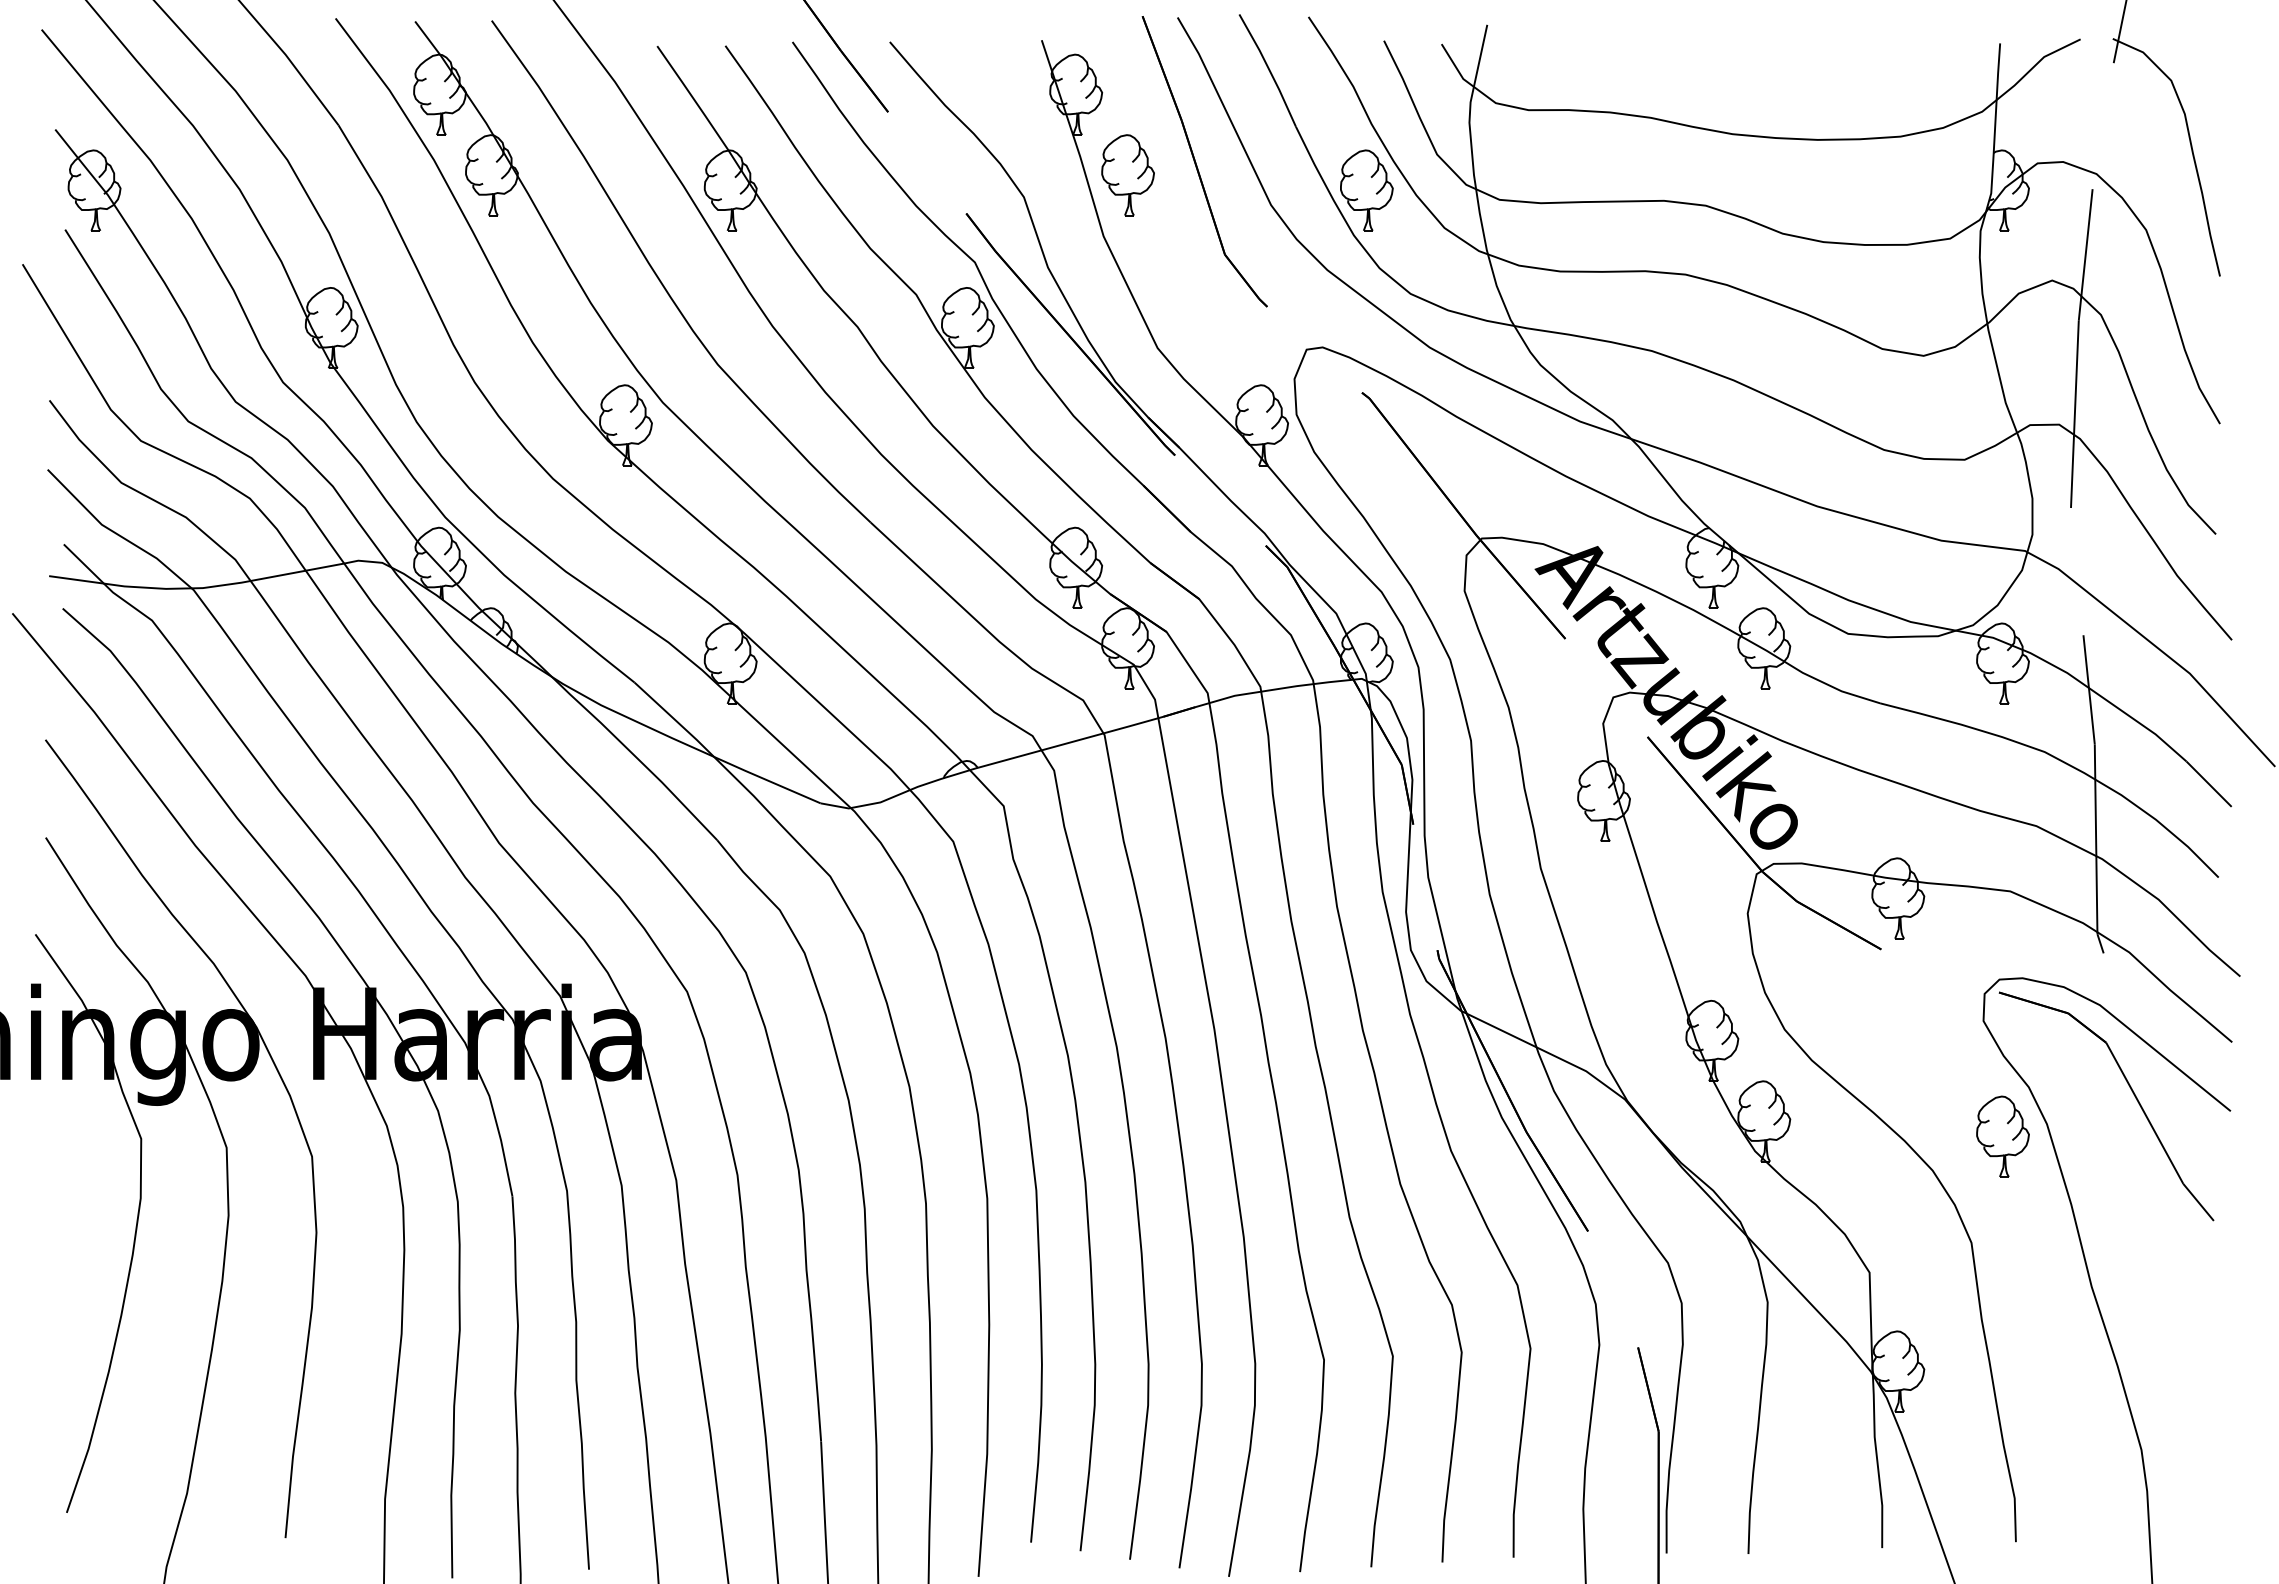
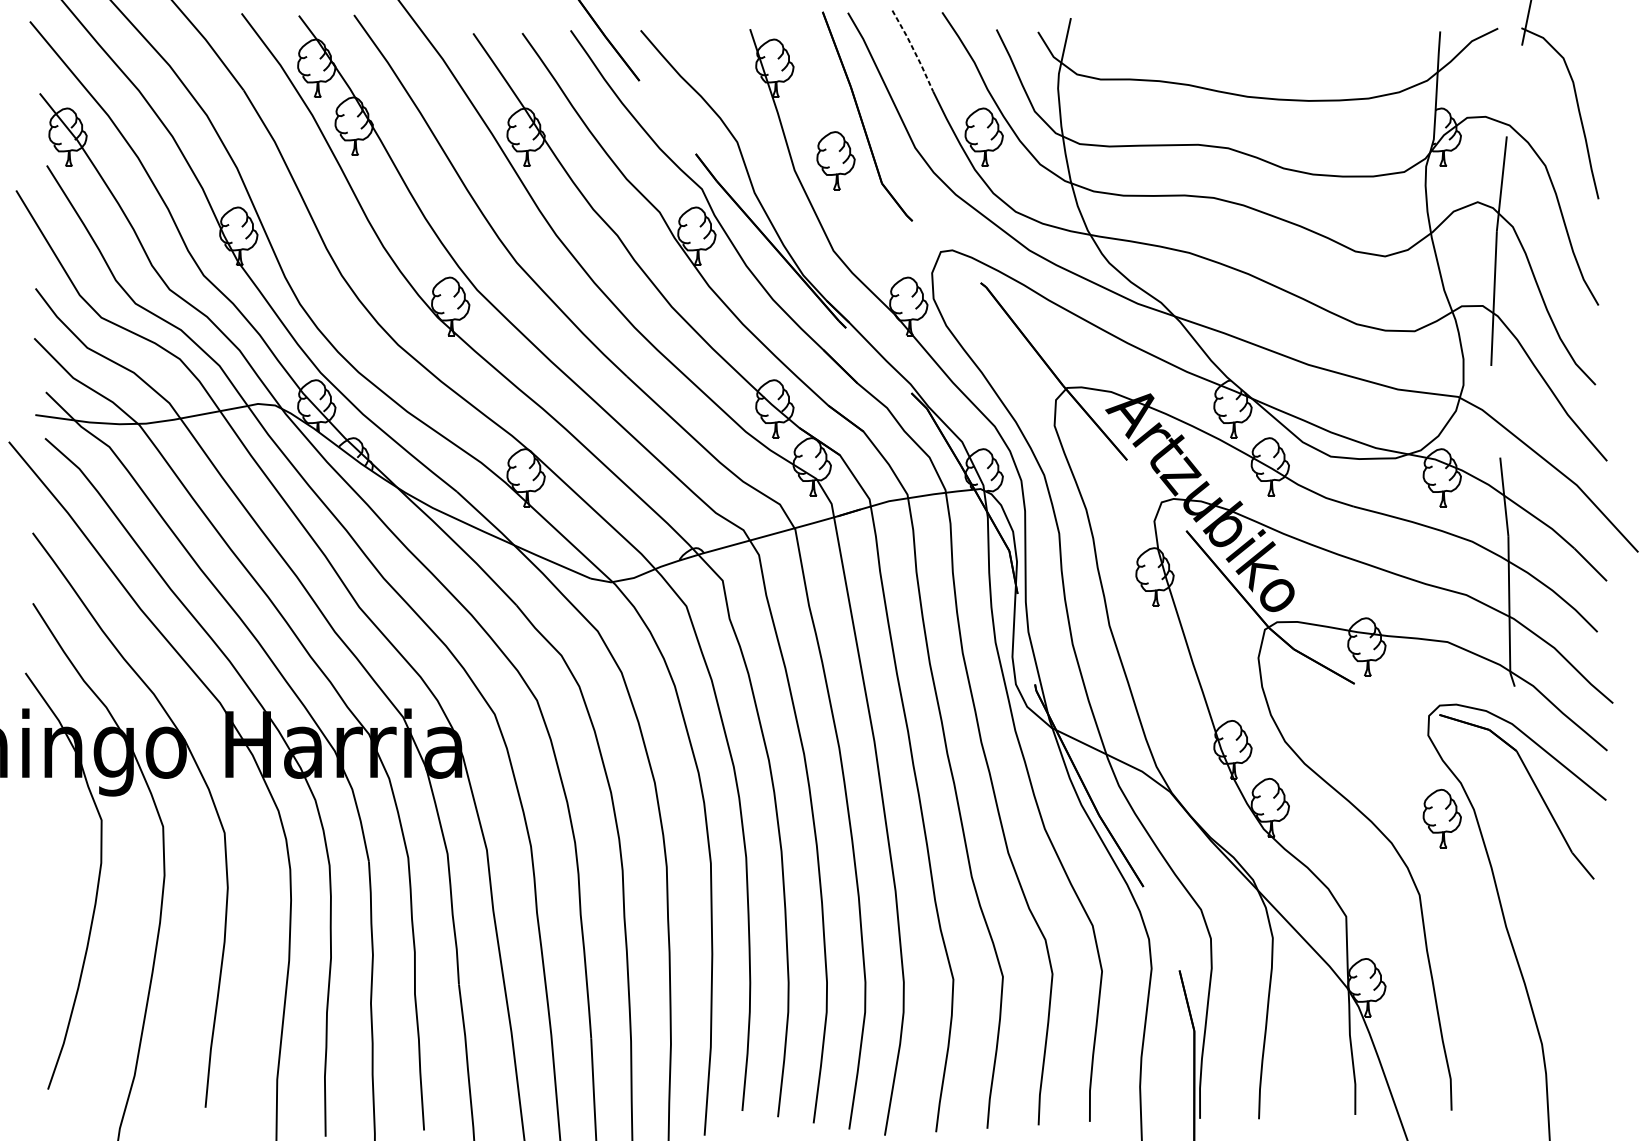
line: (1269, 69) -> (914, 50), solid -> dashed
part: (1127, 175) -> (835, 161), moved

